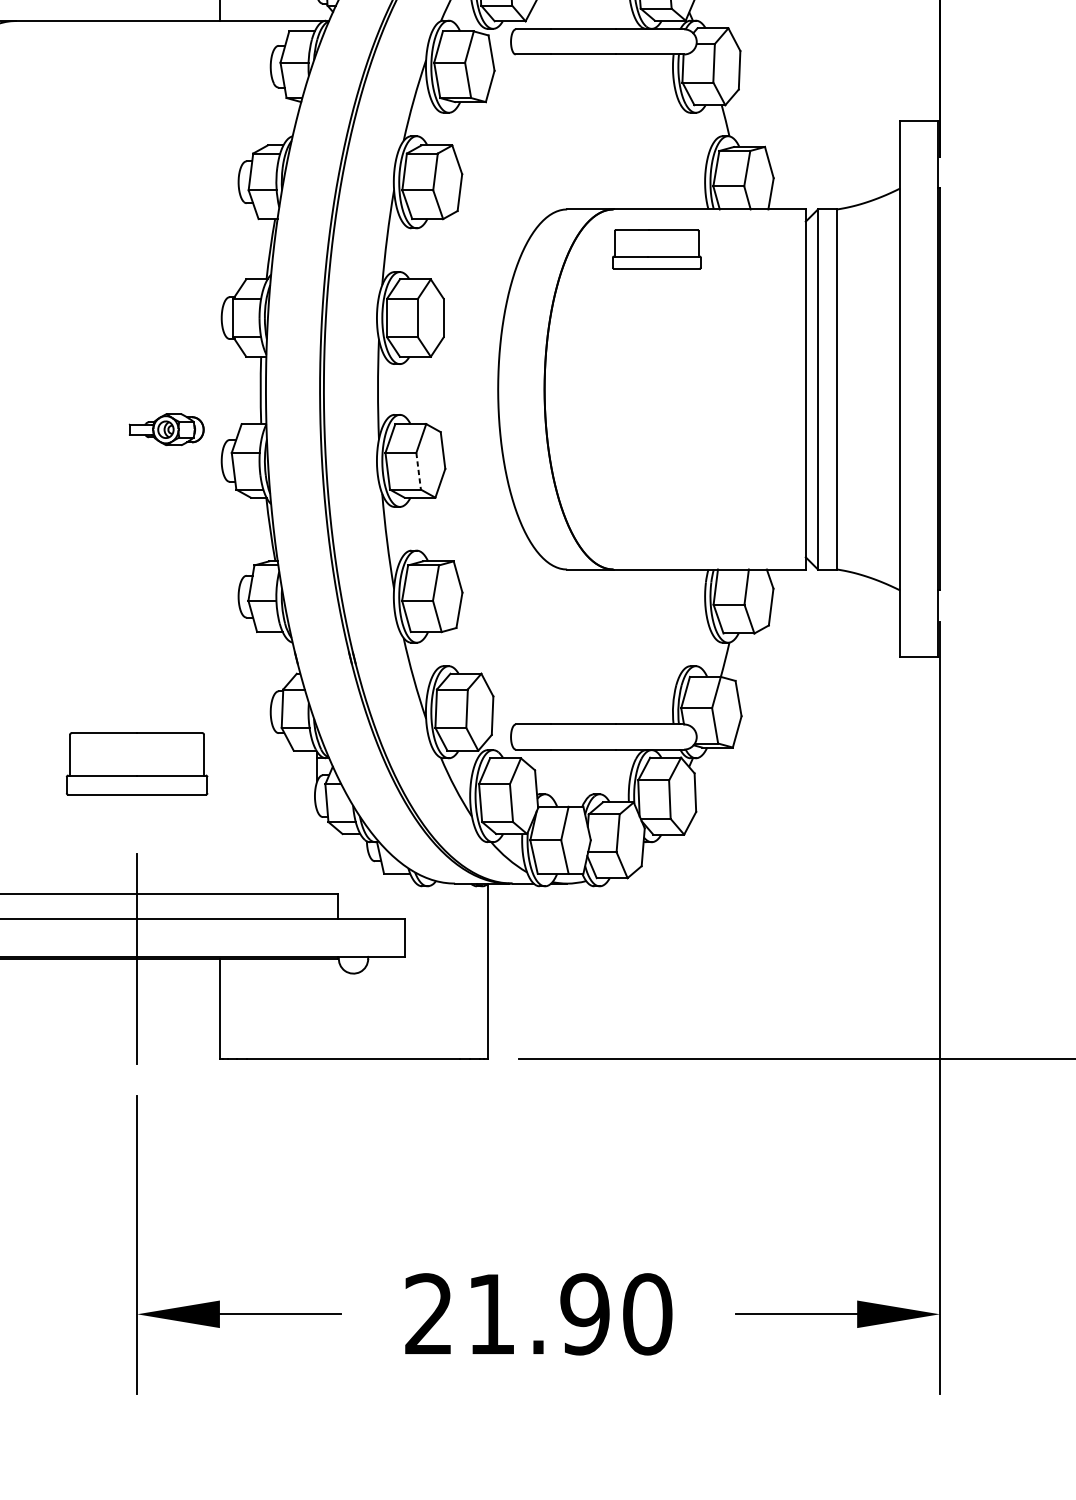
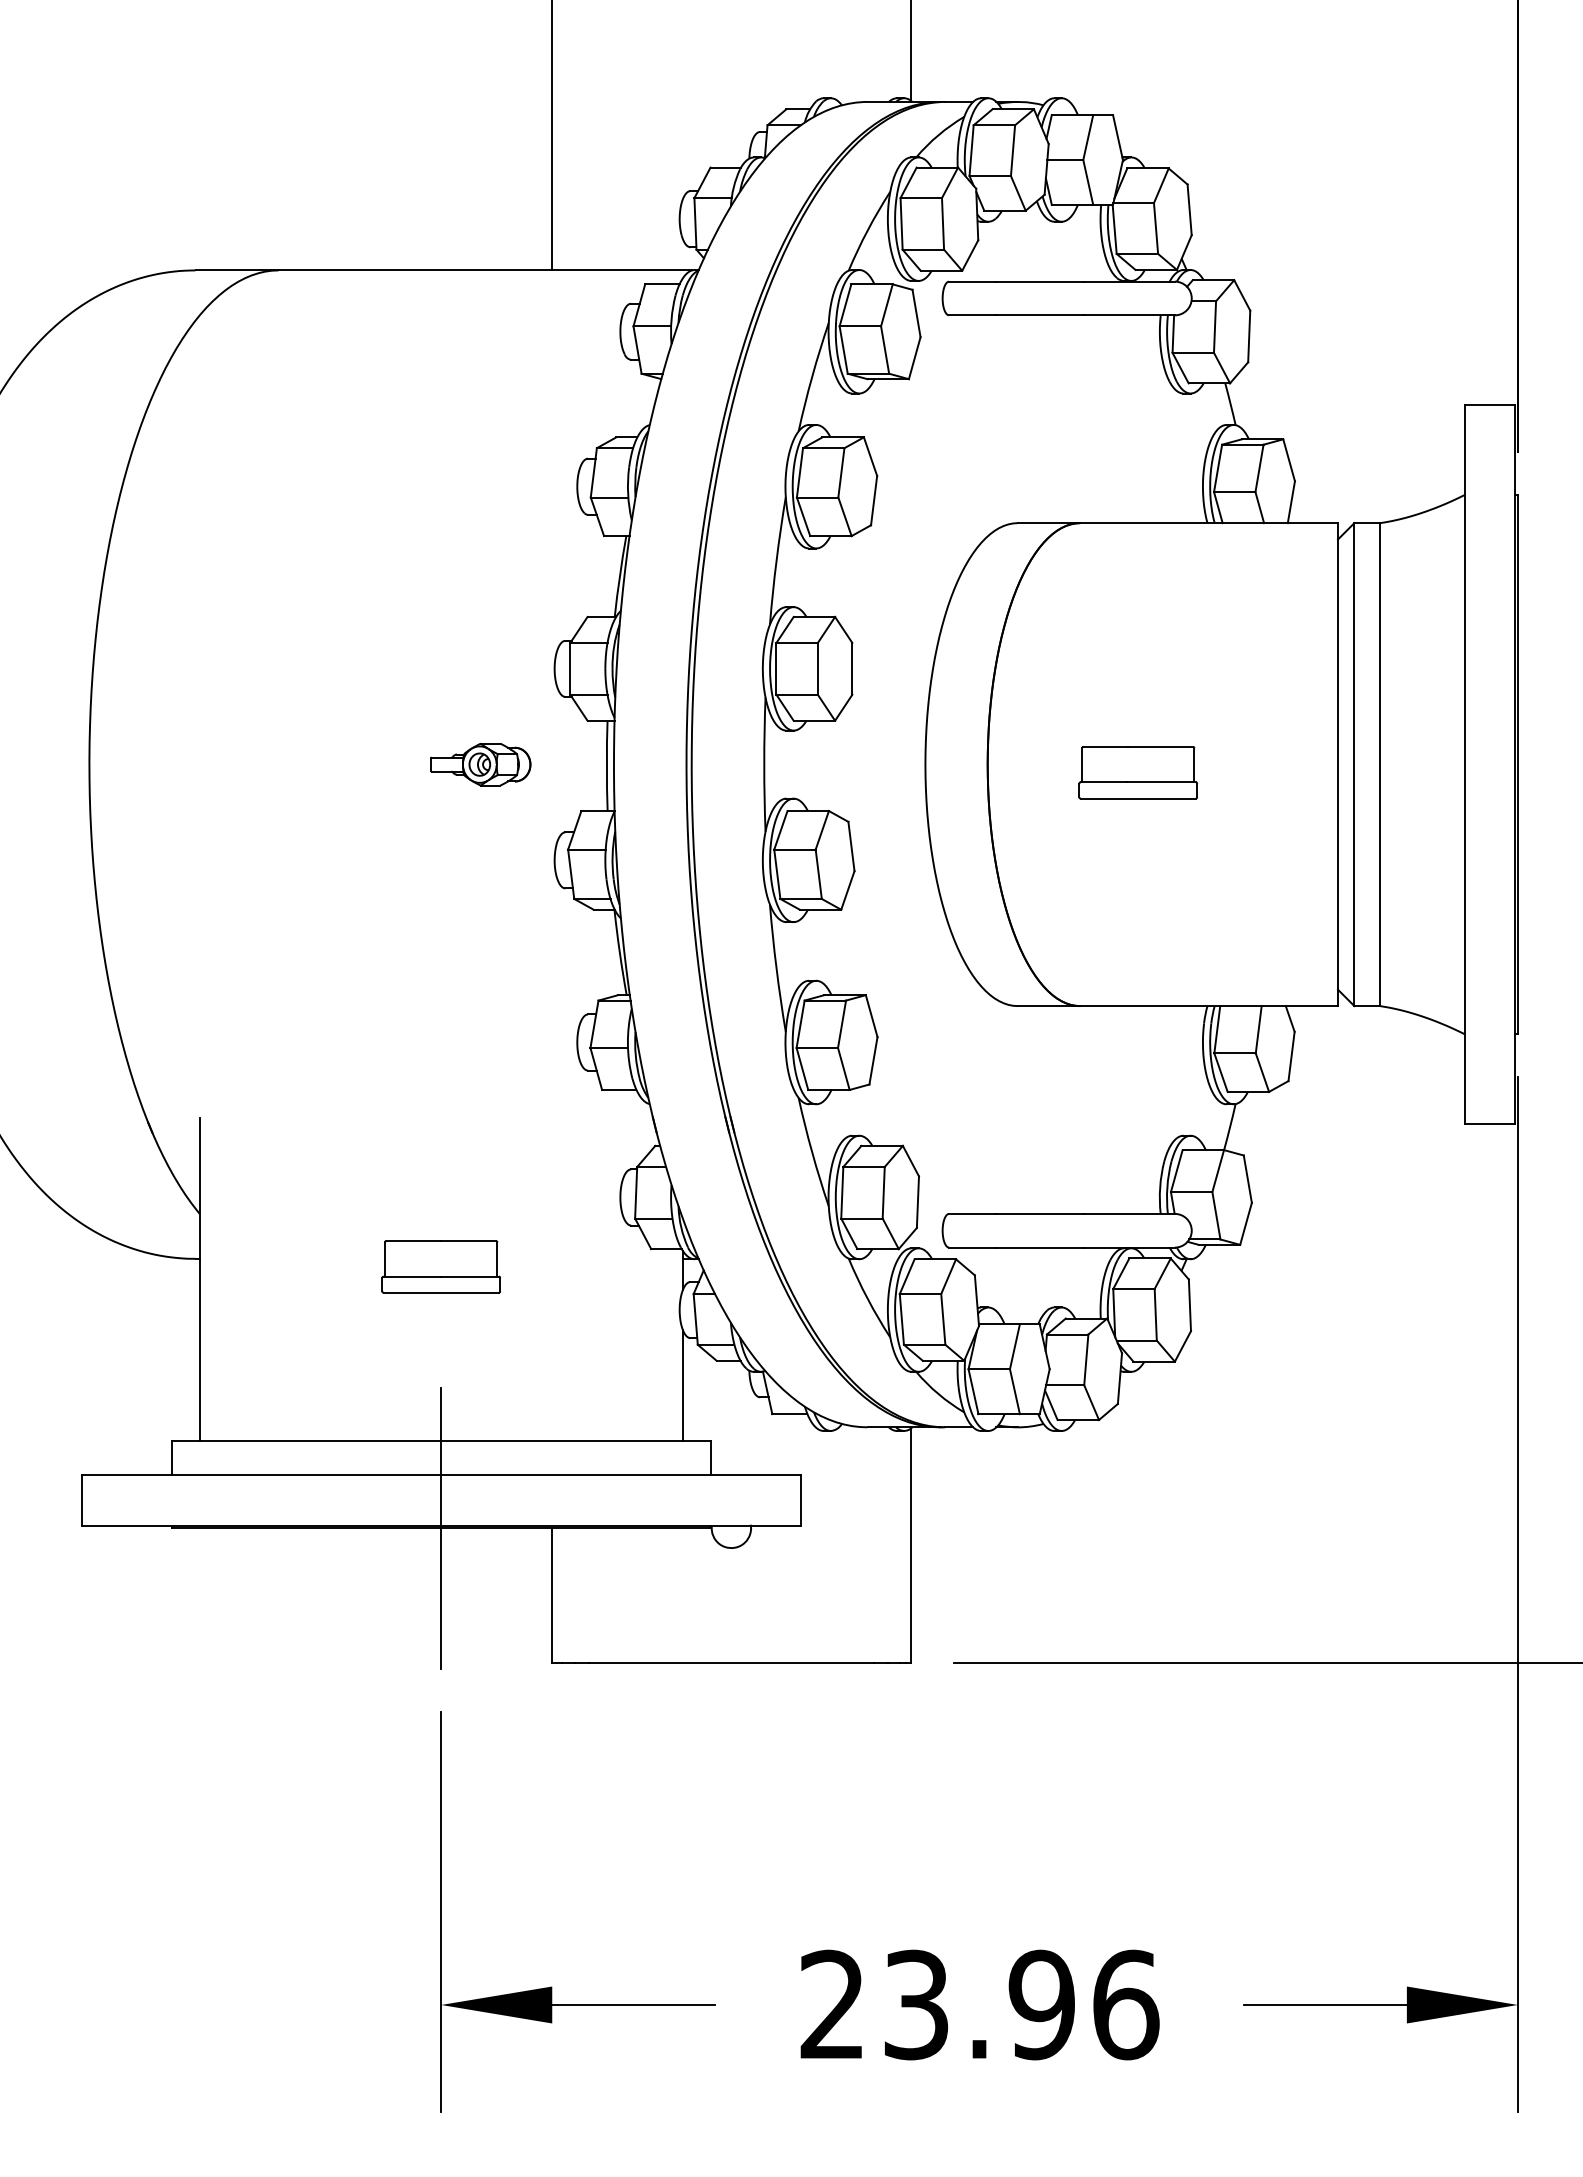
part: (656, 249) -> (1137, 772), moved
part: (166, 429) -> (480, 764), moved
line: (418, 471) -> (818, 874), dashed -> solid
part: (137, 763) -> (441, 1266), size x0.62
line: (317, 852) -> (682, 1385), added
text: (569, 1313) -> (1021, 2004), 21.90 -> 23.96

